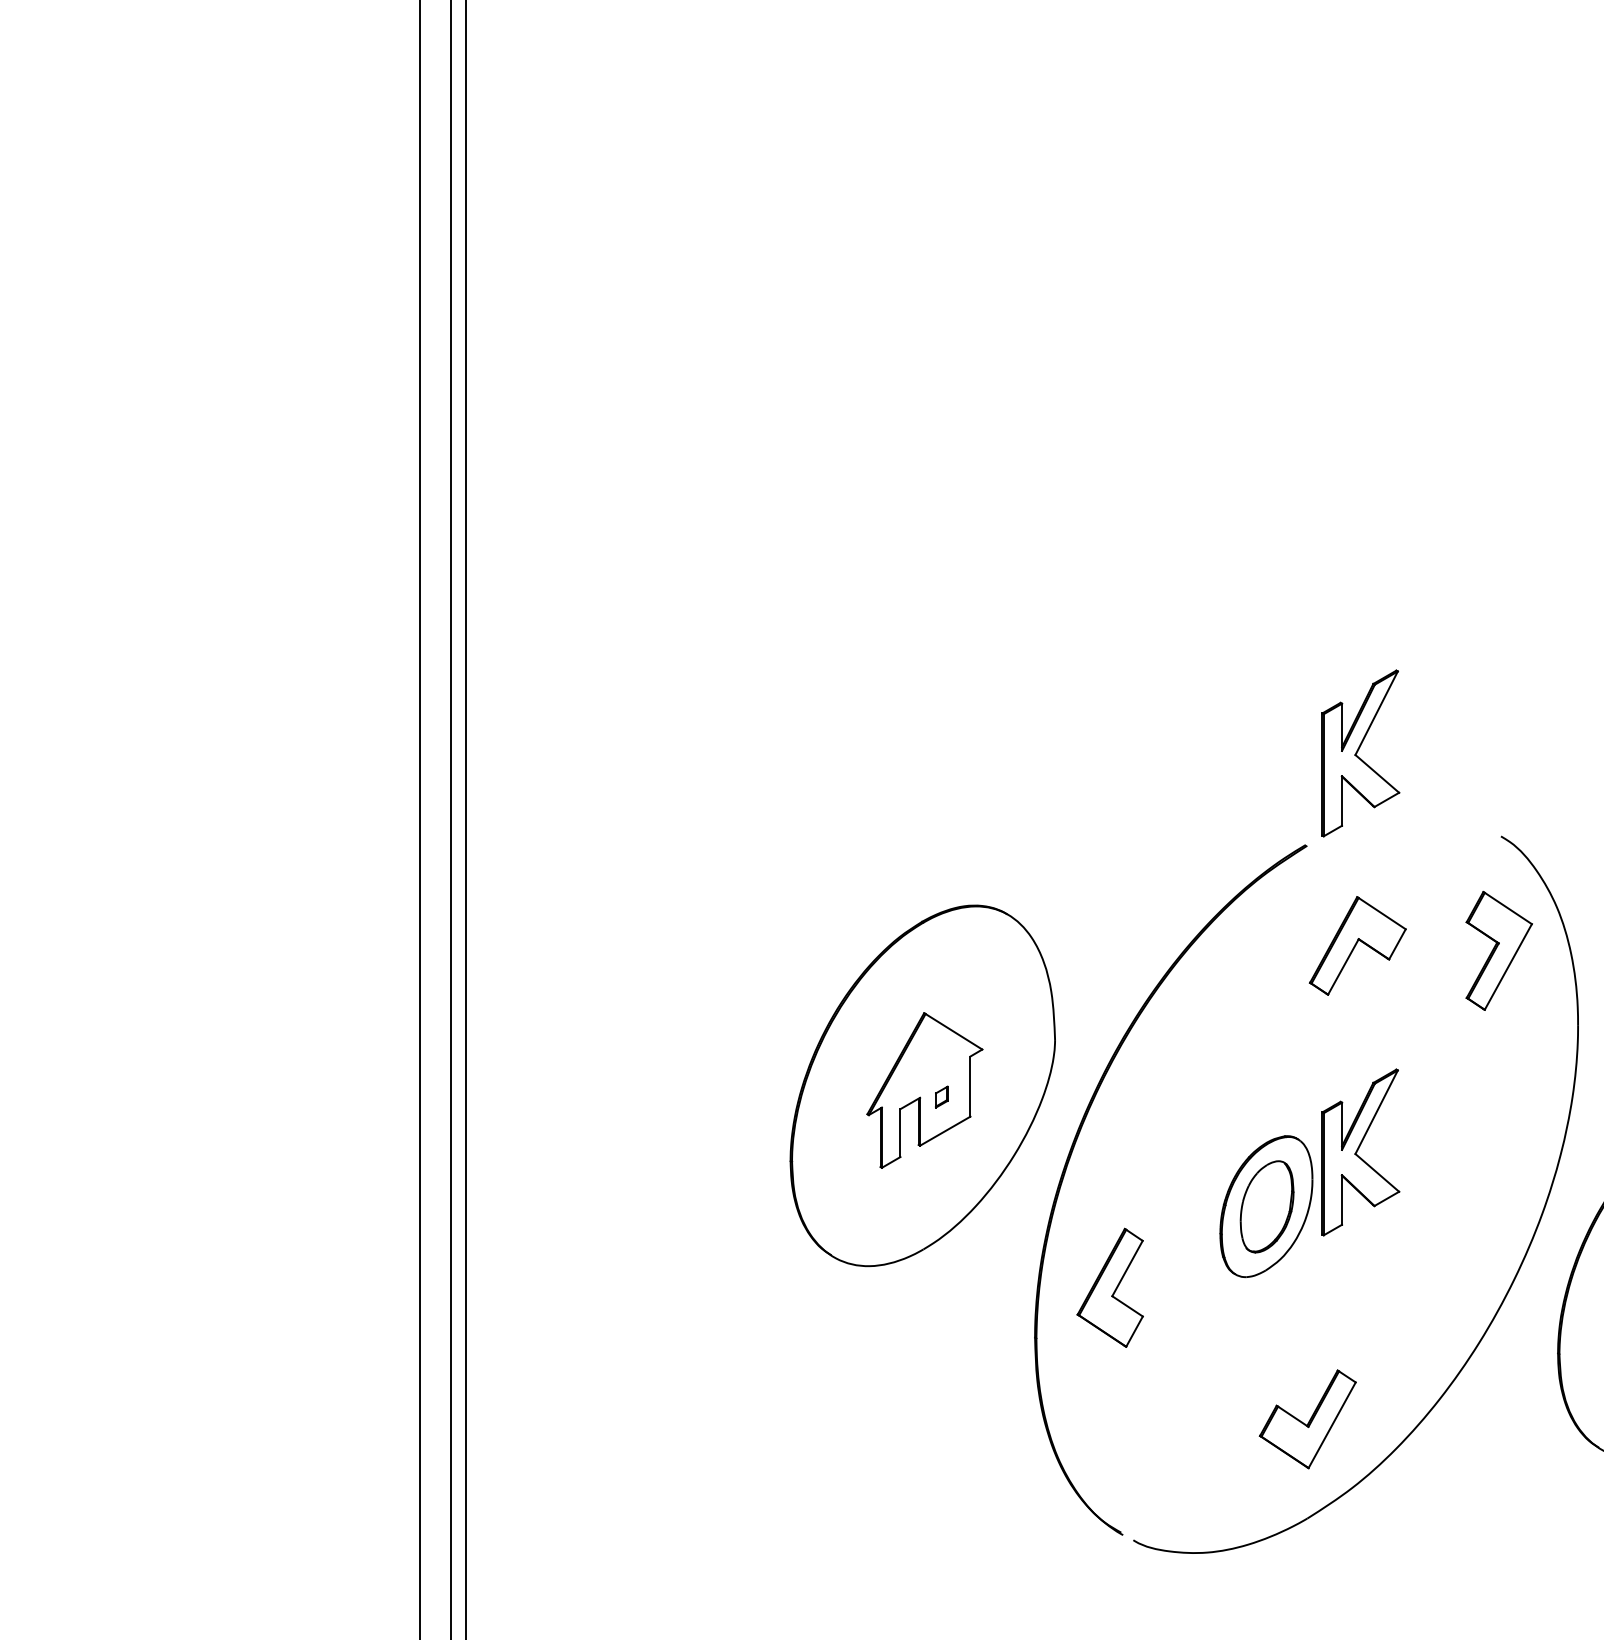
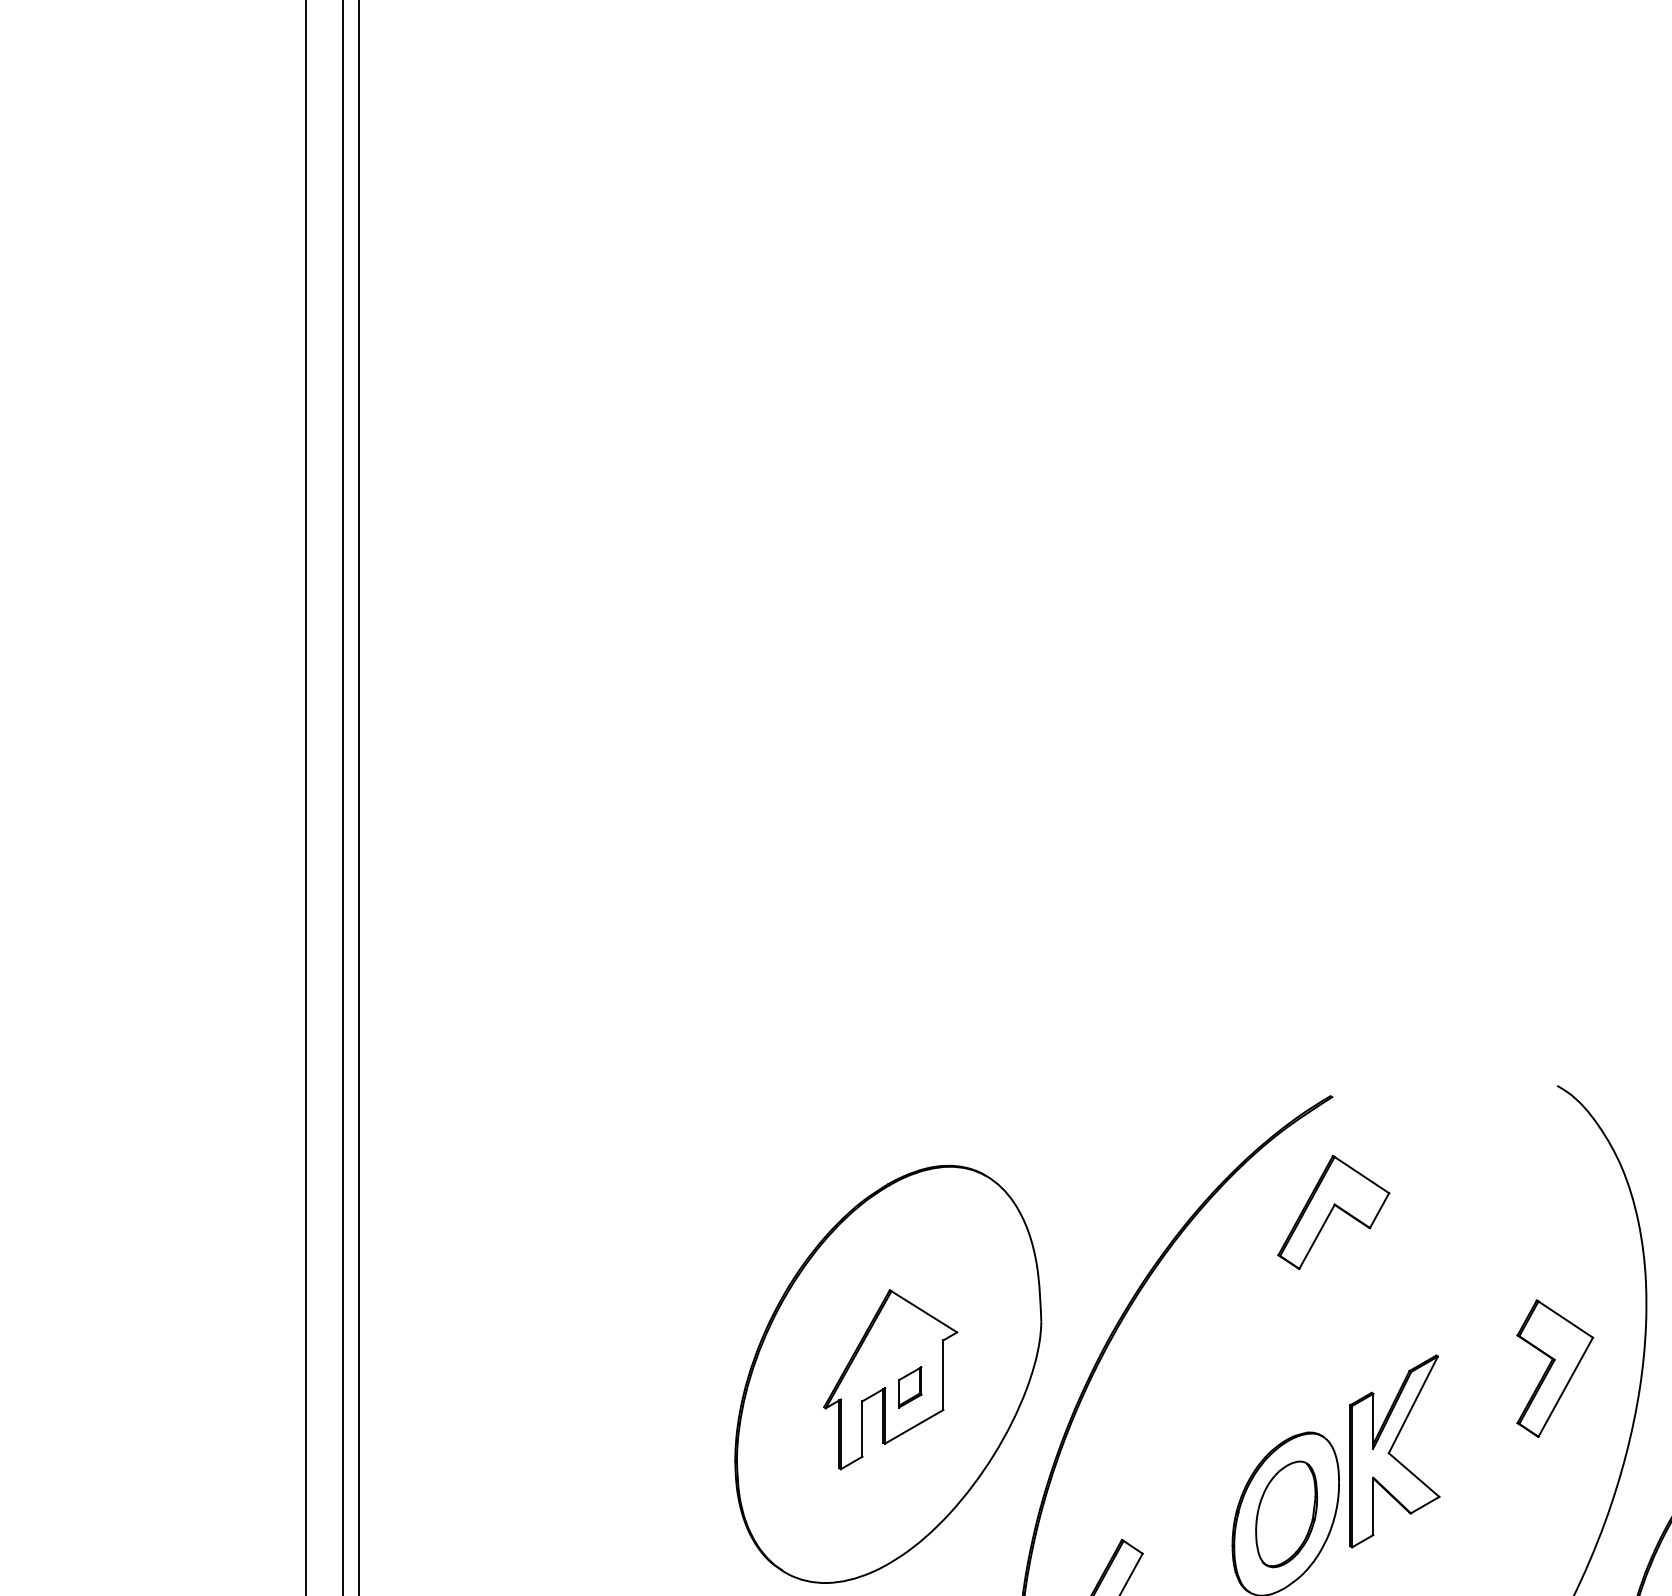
part: (1360, 753) -> (1394, 989), removed
part: (1357, 945) -> (1333, 1211), moved
part: (1498, 950) -> (1554, 1368), moved
part: (941, 1096) -> (909, 1386), size x1.67

